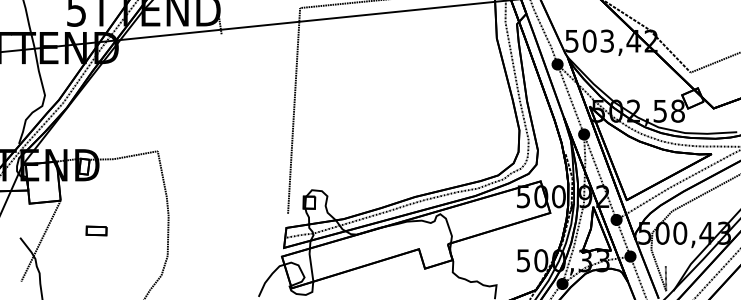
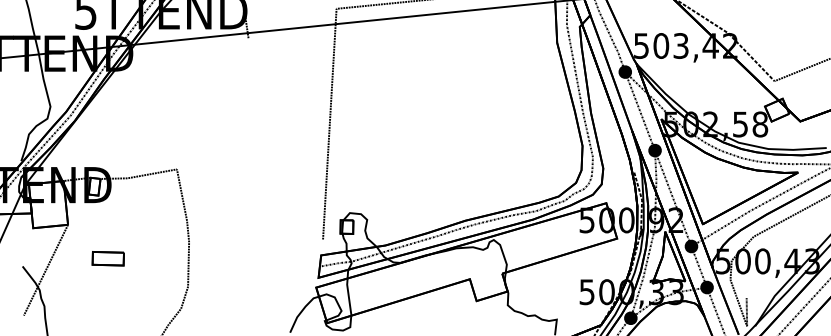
part: (96, 230) -> (108, 258), size x1.4

